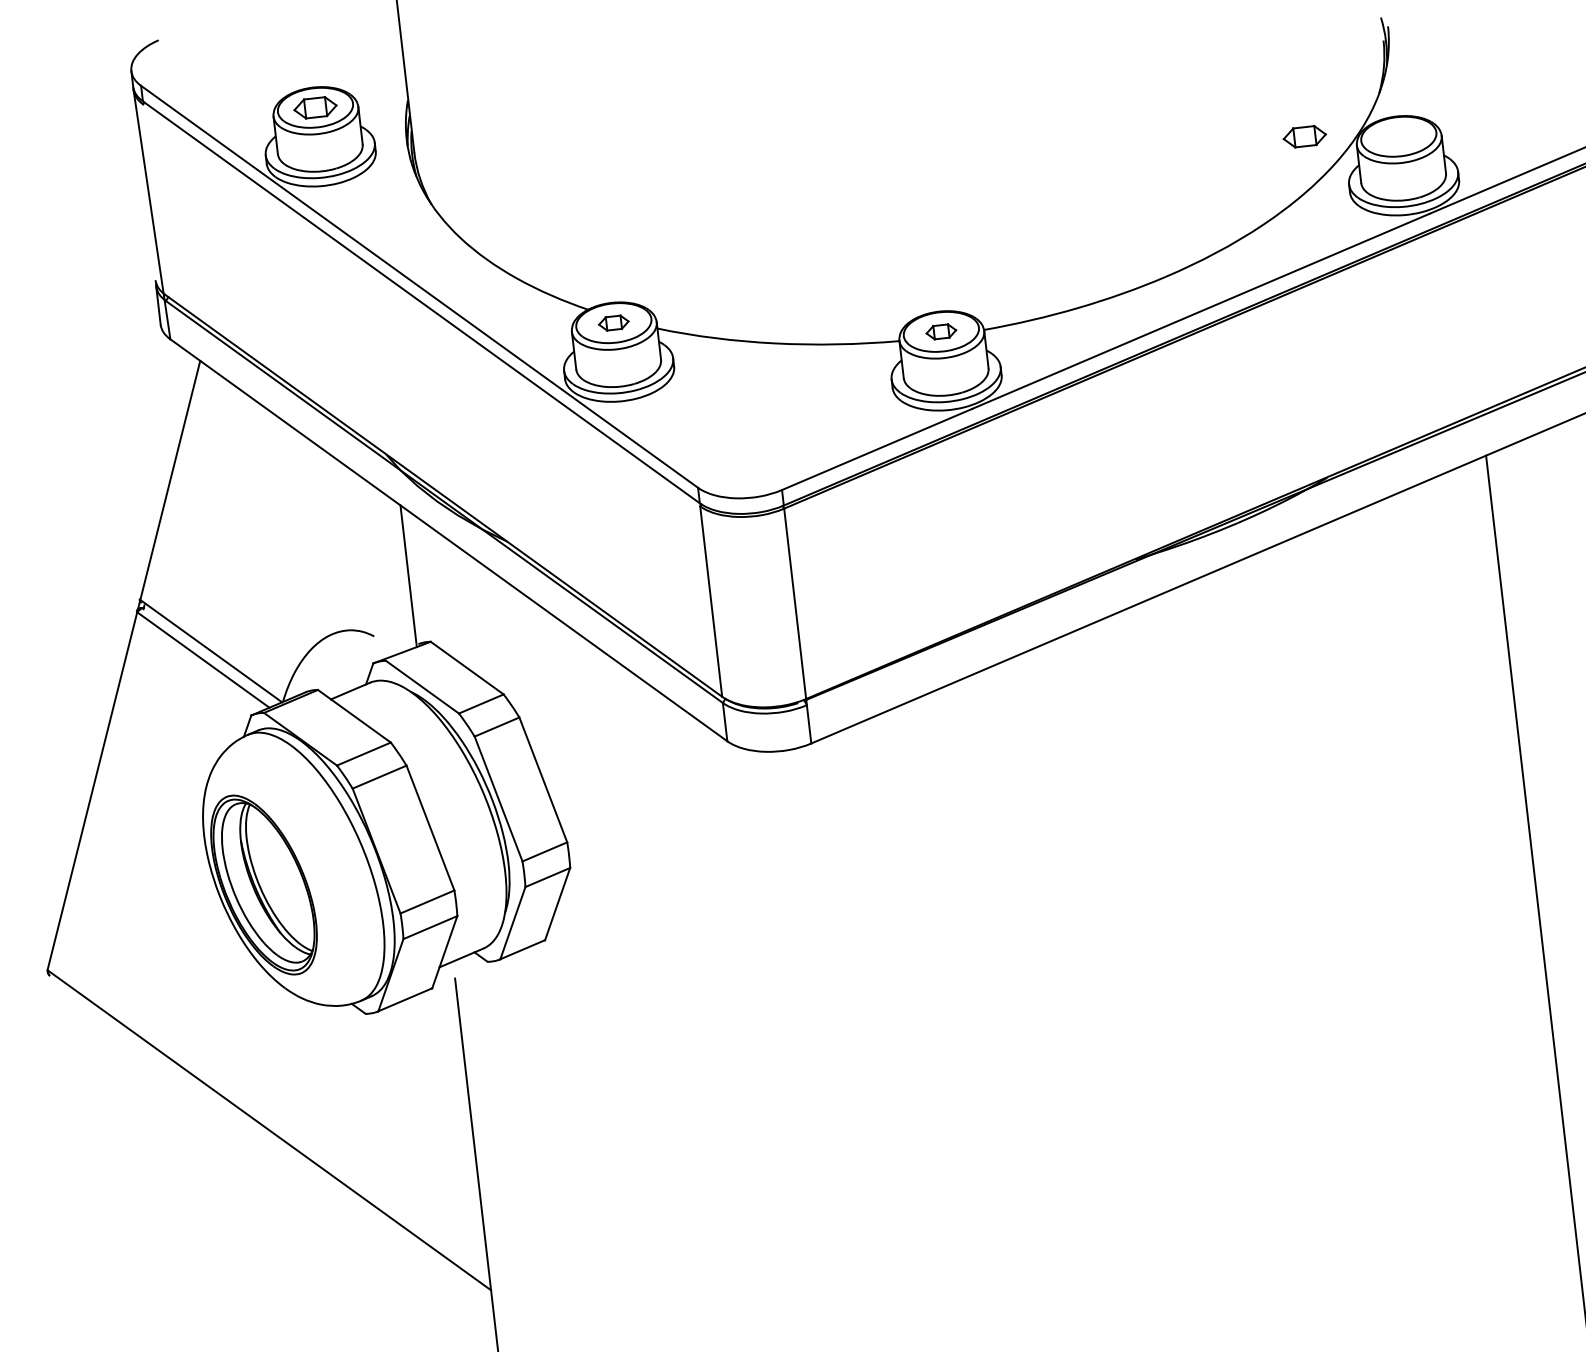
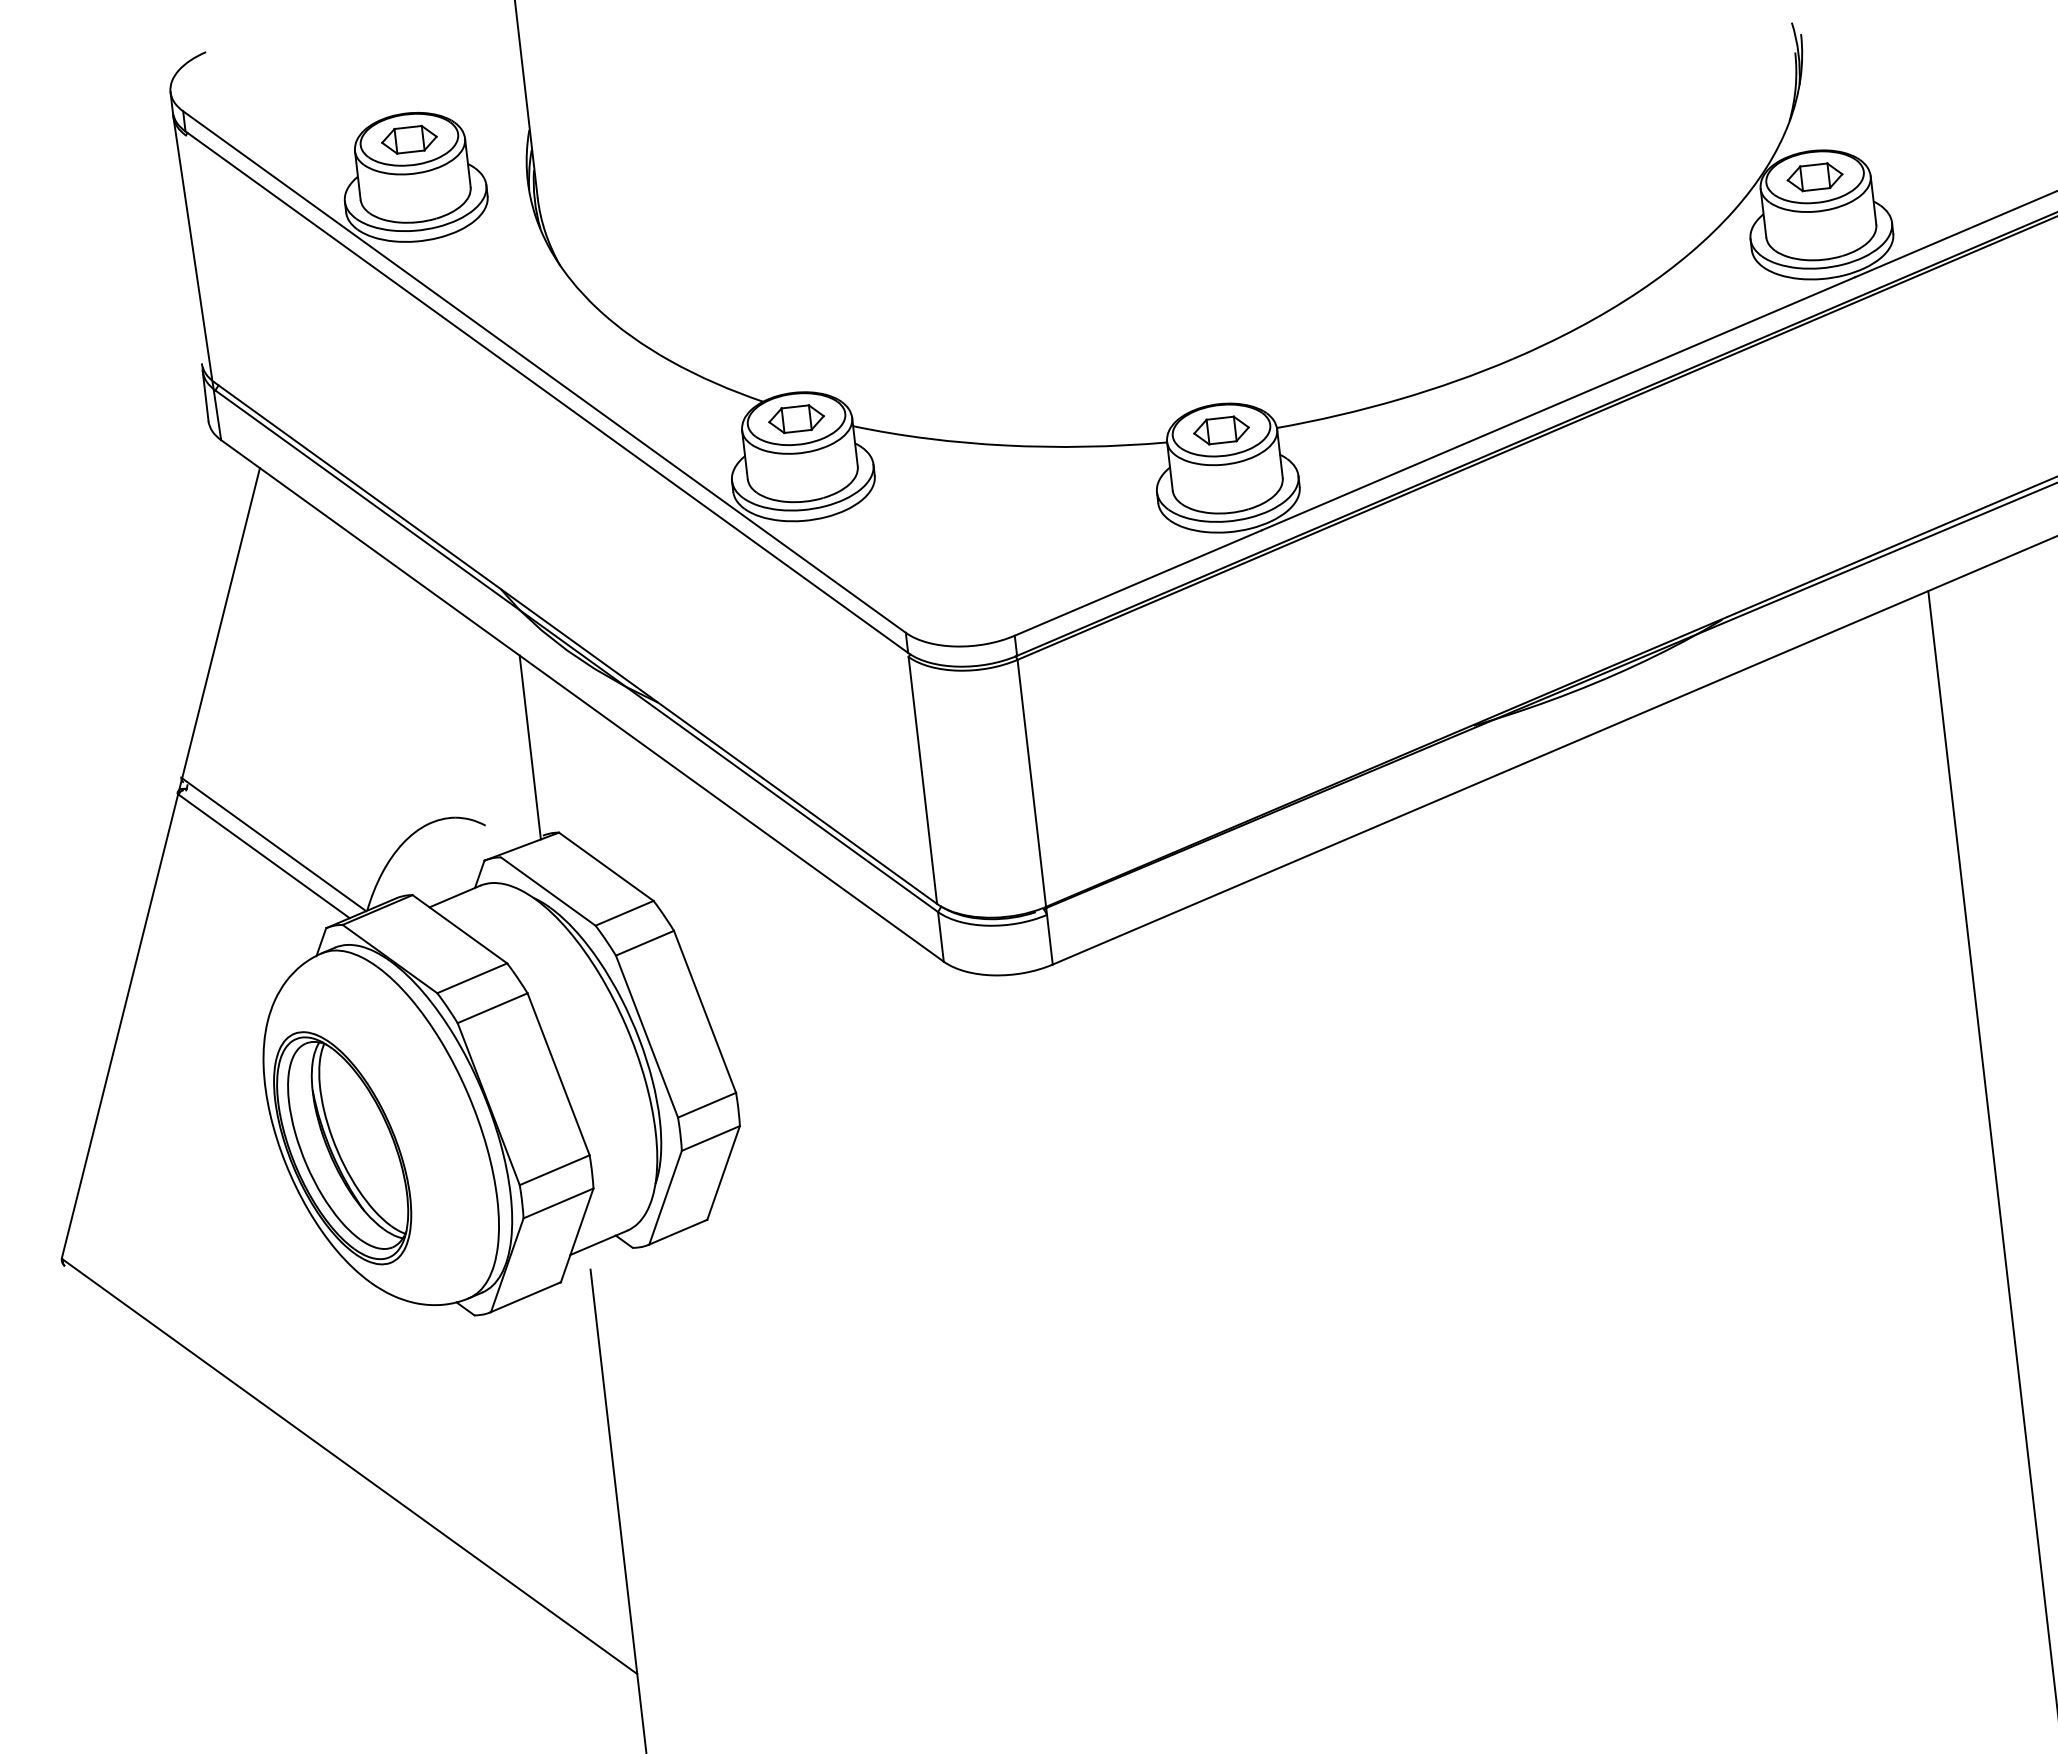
part: (1304, 136) -> (1814, 177), moved
part: (613, 322) -> (796, 418), size x1.43
part: (941, 331) -> (1221, 430), size x1.43

